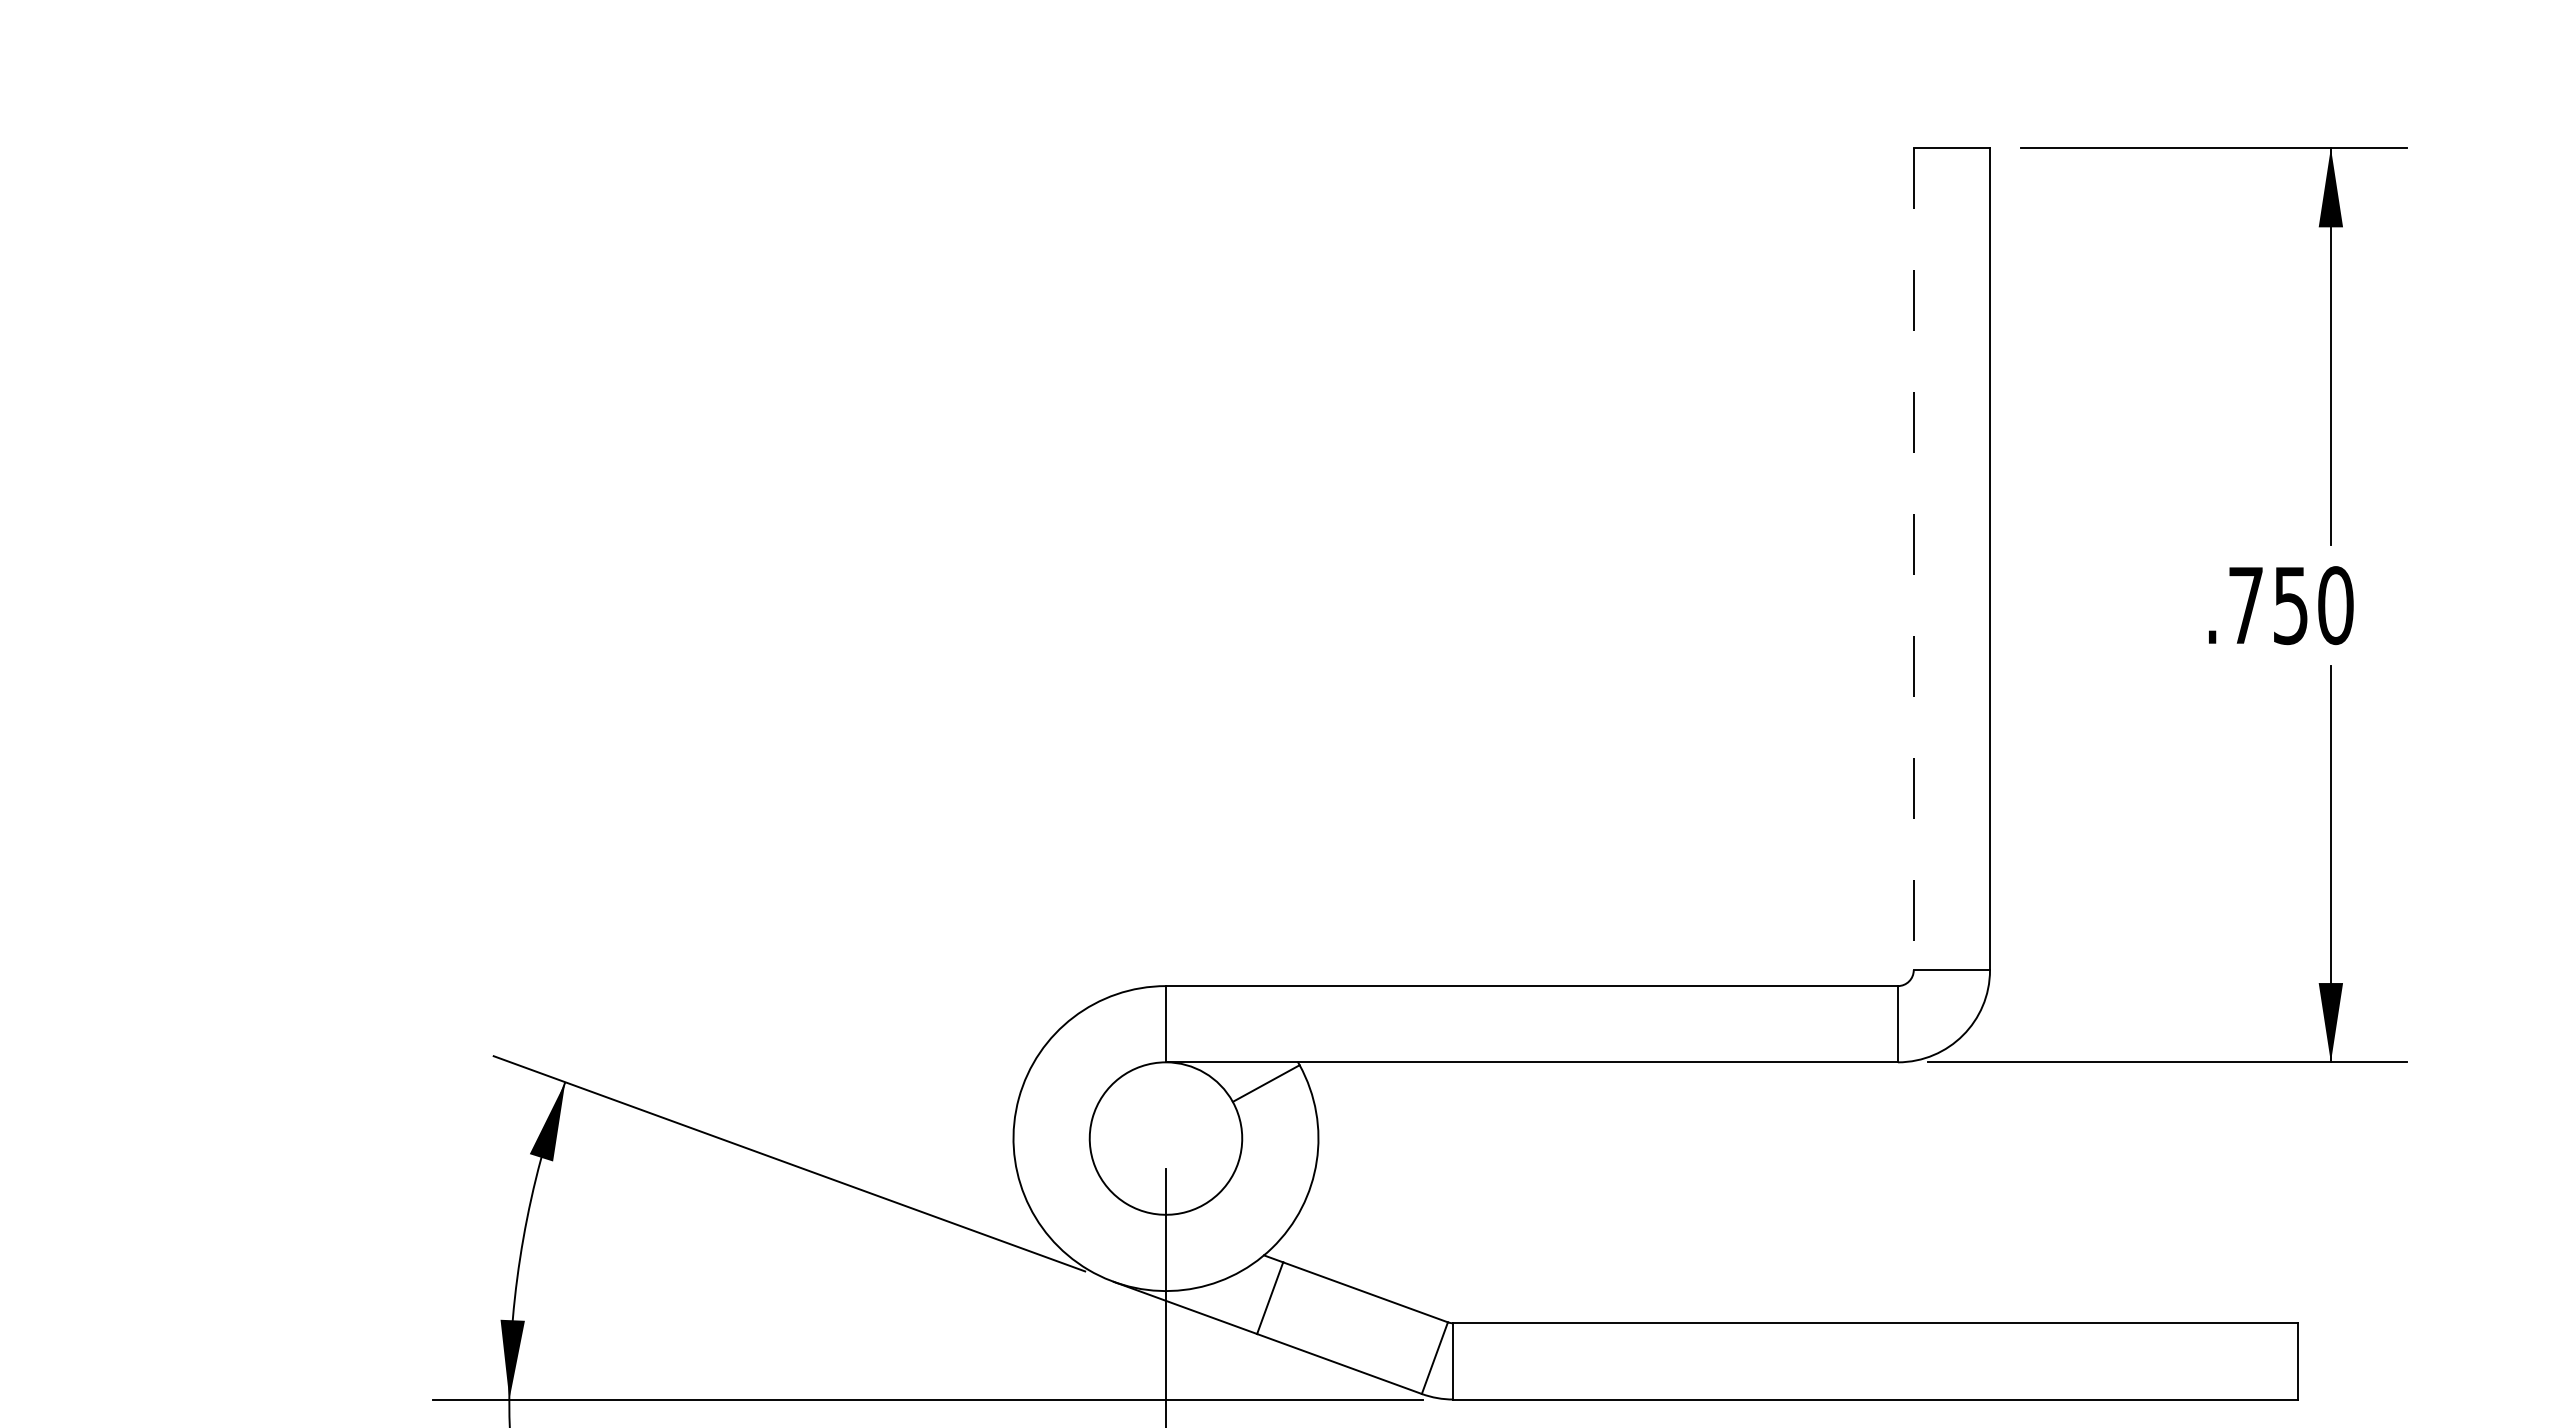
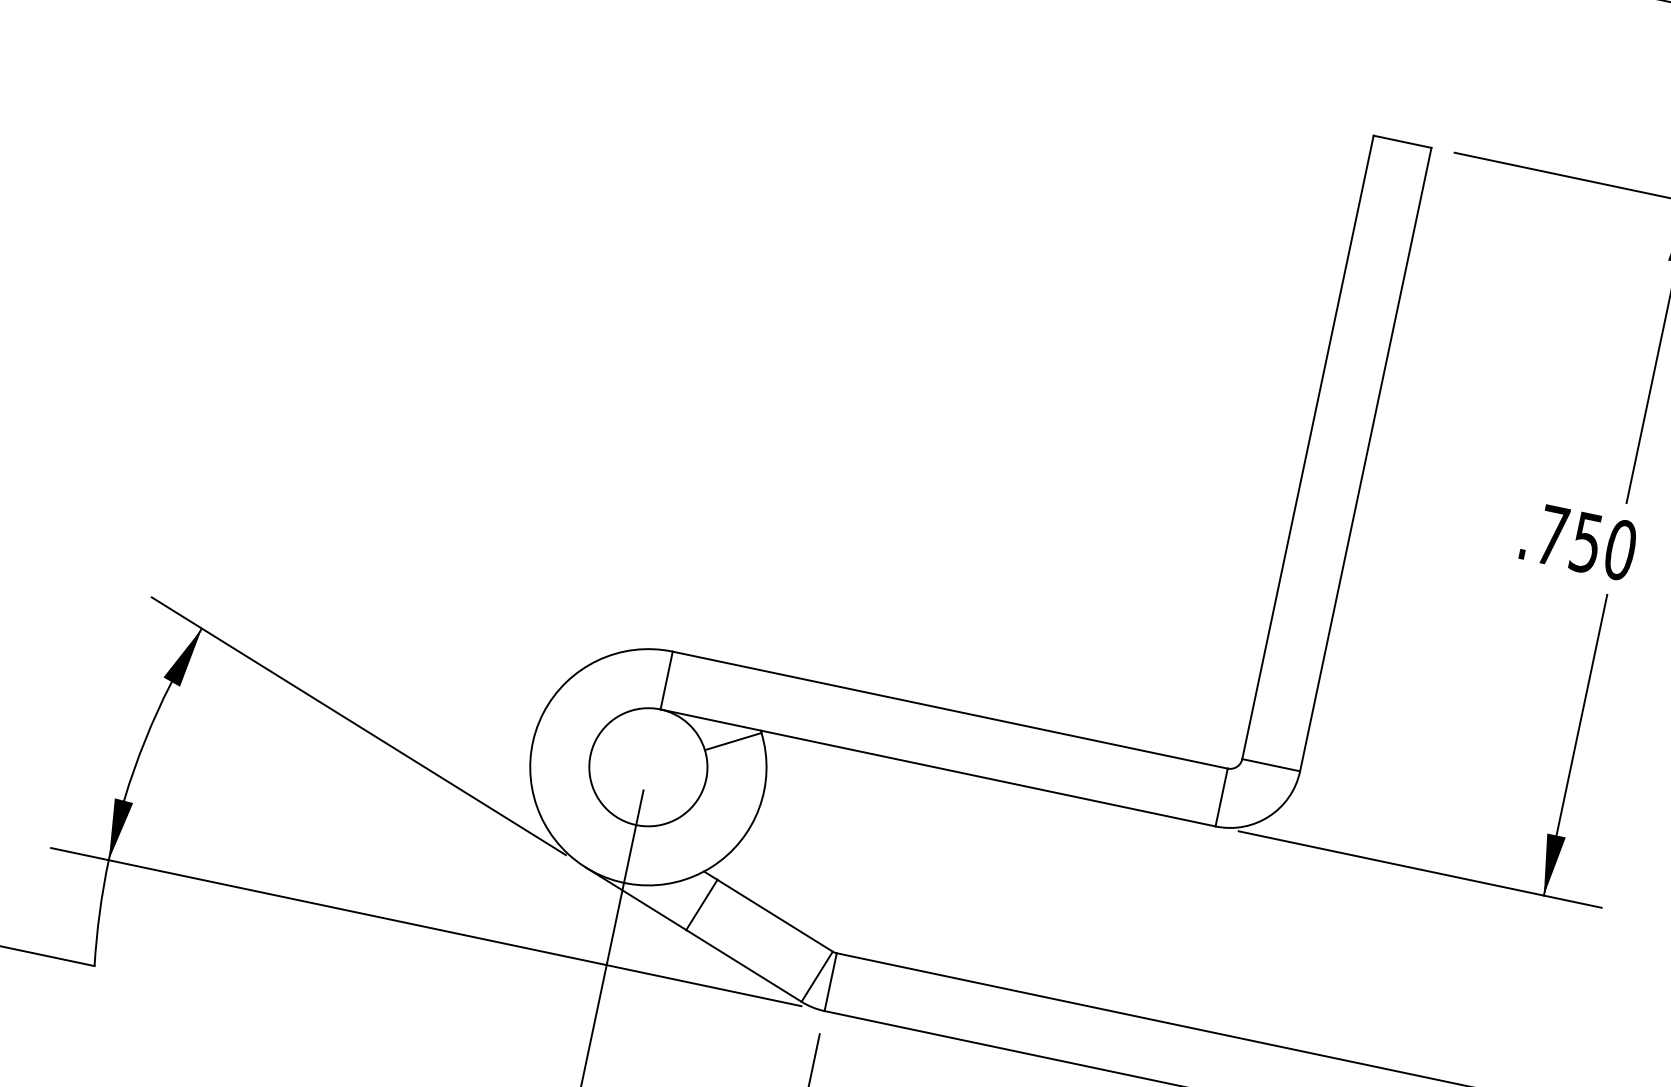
line: (1913, 559) -> (1307, 447), dashed -> solid

